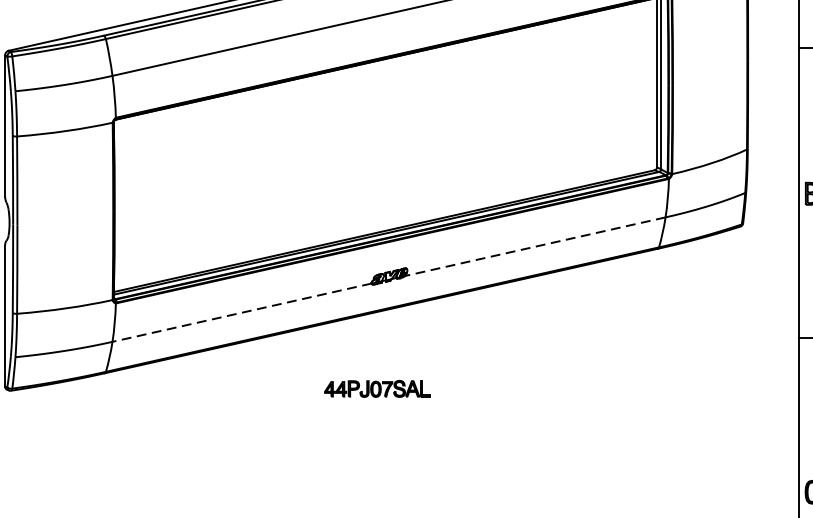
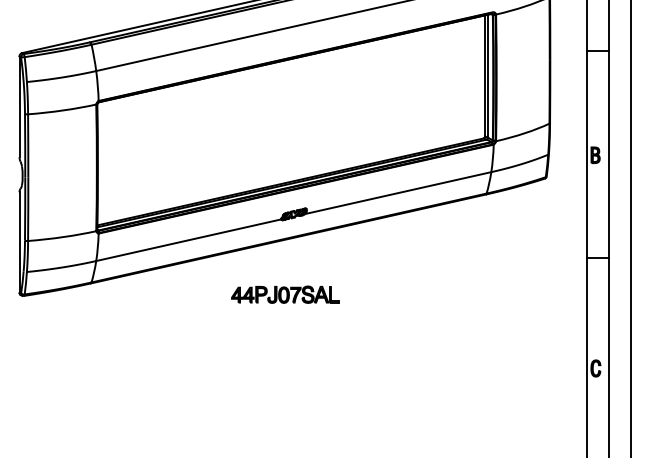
line: (534, 247) -> (397, 193), dashed -> solid
line: (241, 313) -> (188, 240), dashed -> solid
part: (377, 388) -> (285, 294), size x1.43

